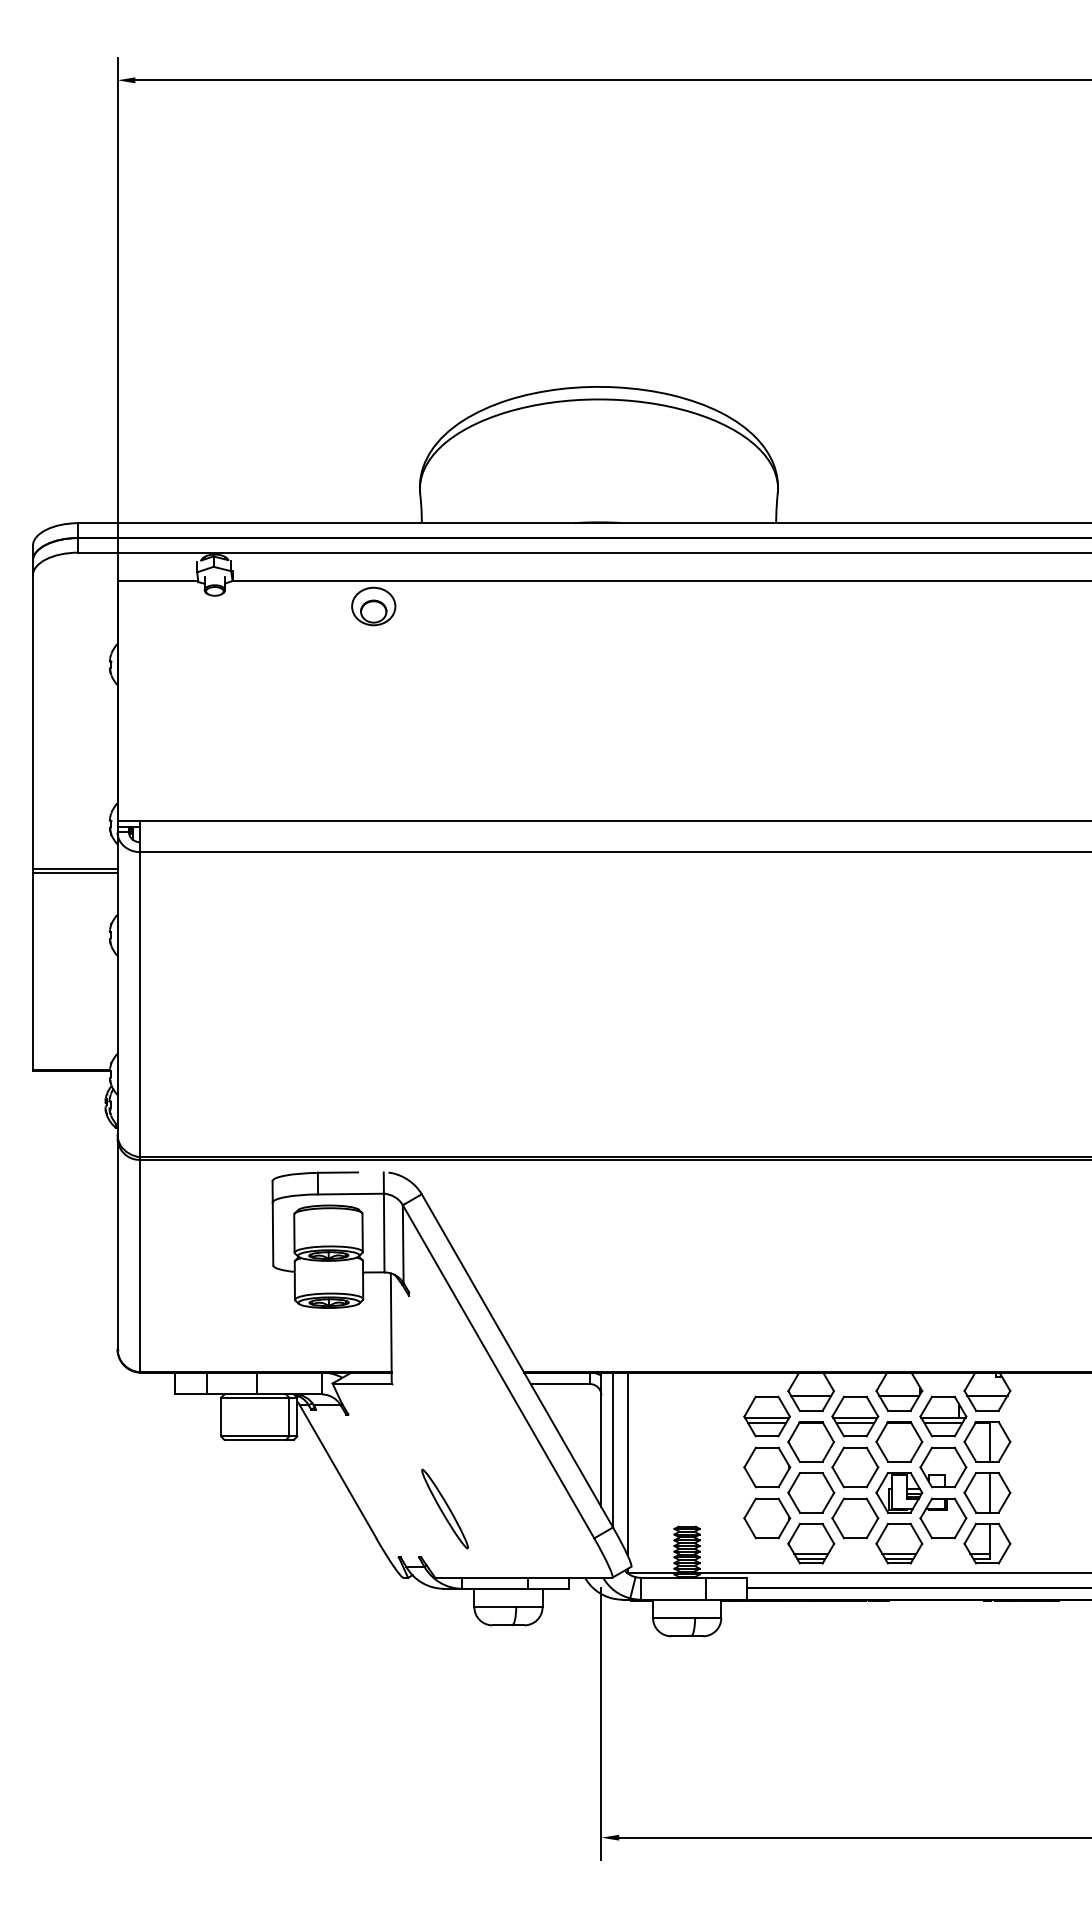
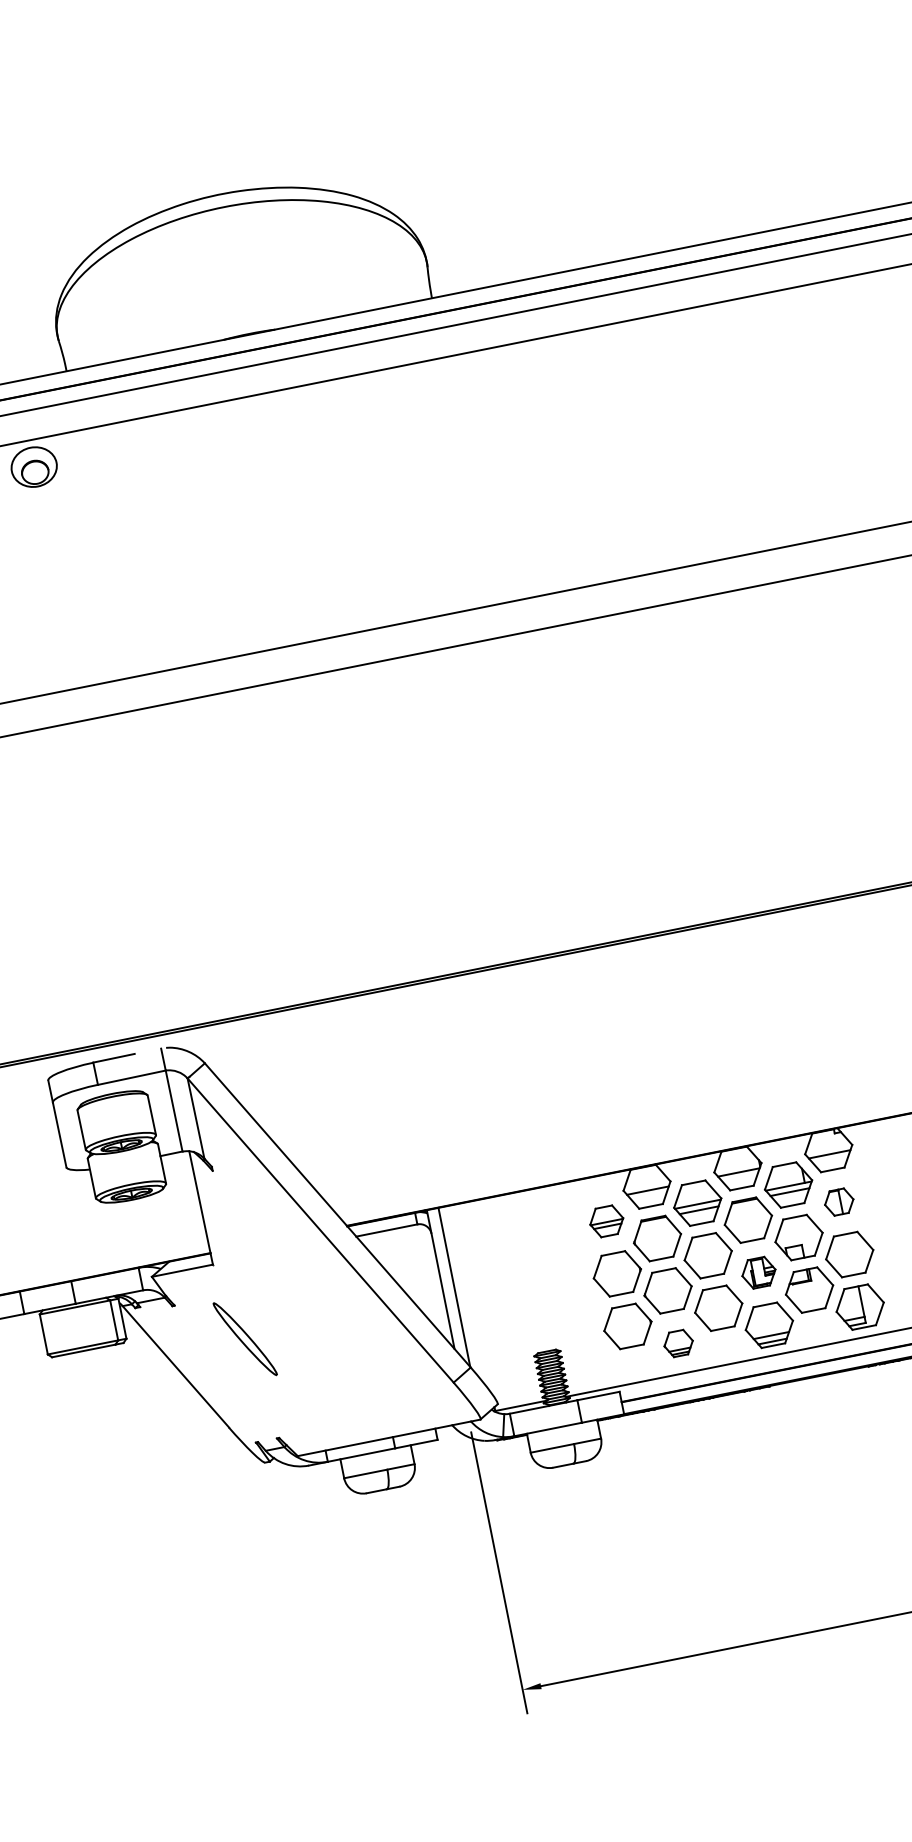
part: (766, 1416) -> (606, 1221), size x0.7
part: (987, 1441) -> (839, 1201), size x0.6
line: (627, 1463) -> (472, 1298), removed
part: (899, 1492) -> (758, 1272), size x0.7
line: (989, 1492) -> (851, 1253), removed
part: (444, 1508) -> (244, 1338), moved
part: (811, 1543) -> (678, 1343), size x0.6

